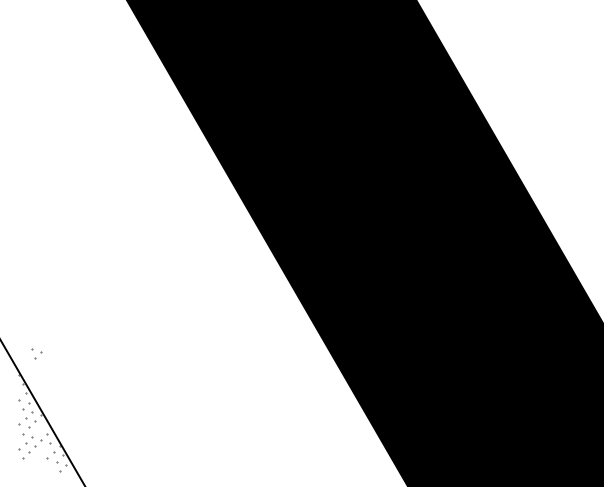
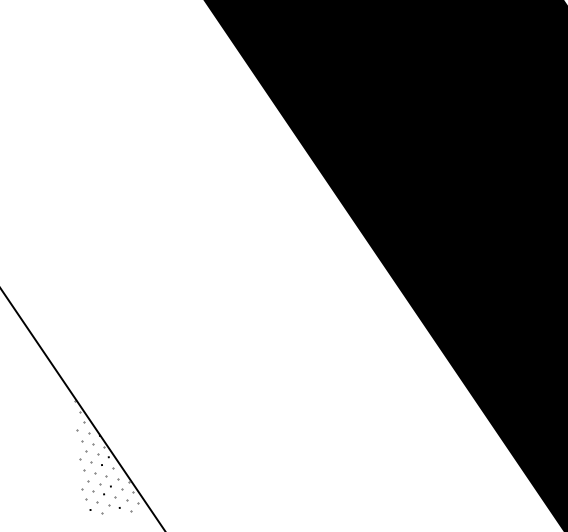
part: (36, 353) -> (103, 507), moved

